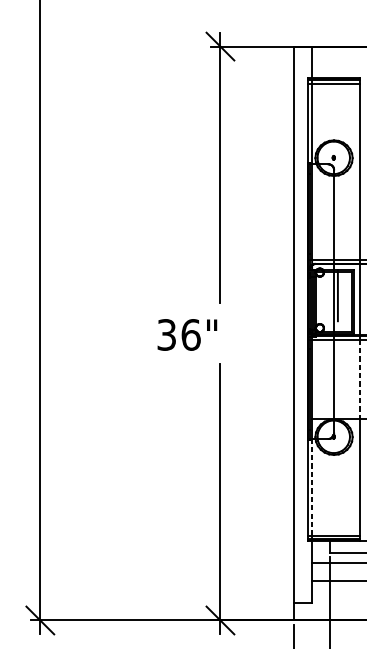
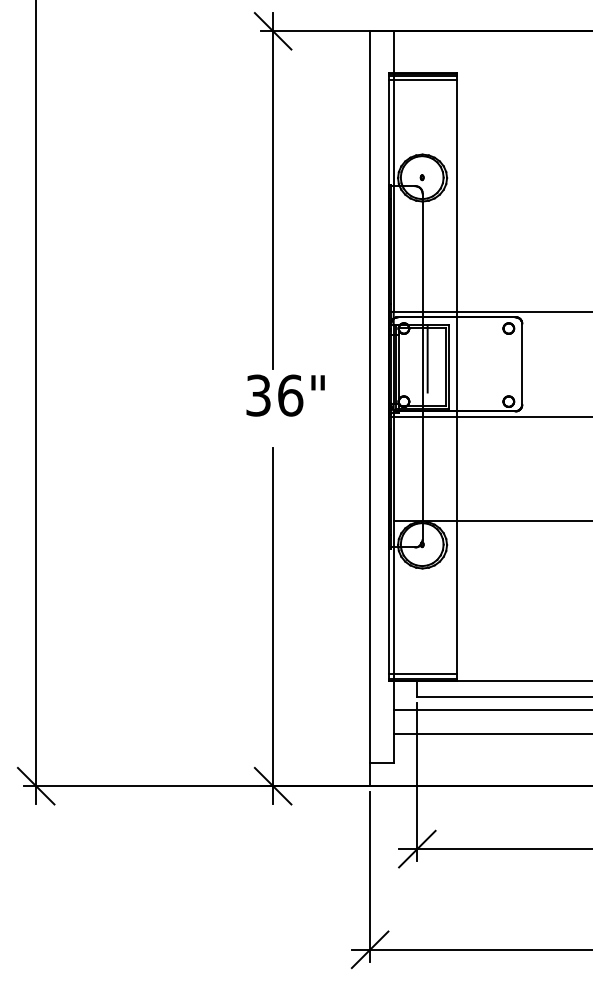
text: (187, 334) -> (285, 395), moved
line: (359, 379) -> (456, 469), dashed -> solid
line: (311, 486) -> (393, 610), dashed -> solid

